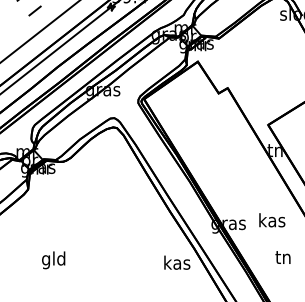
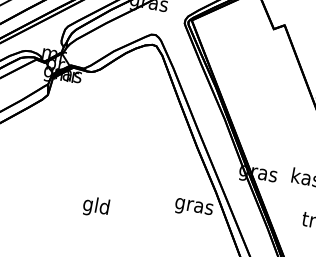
text: (53, 260) -> (95, 207), moved
text: (176, 264) -> (193, 206), kas -> gras

